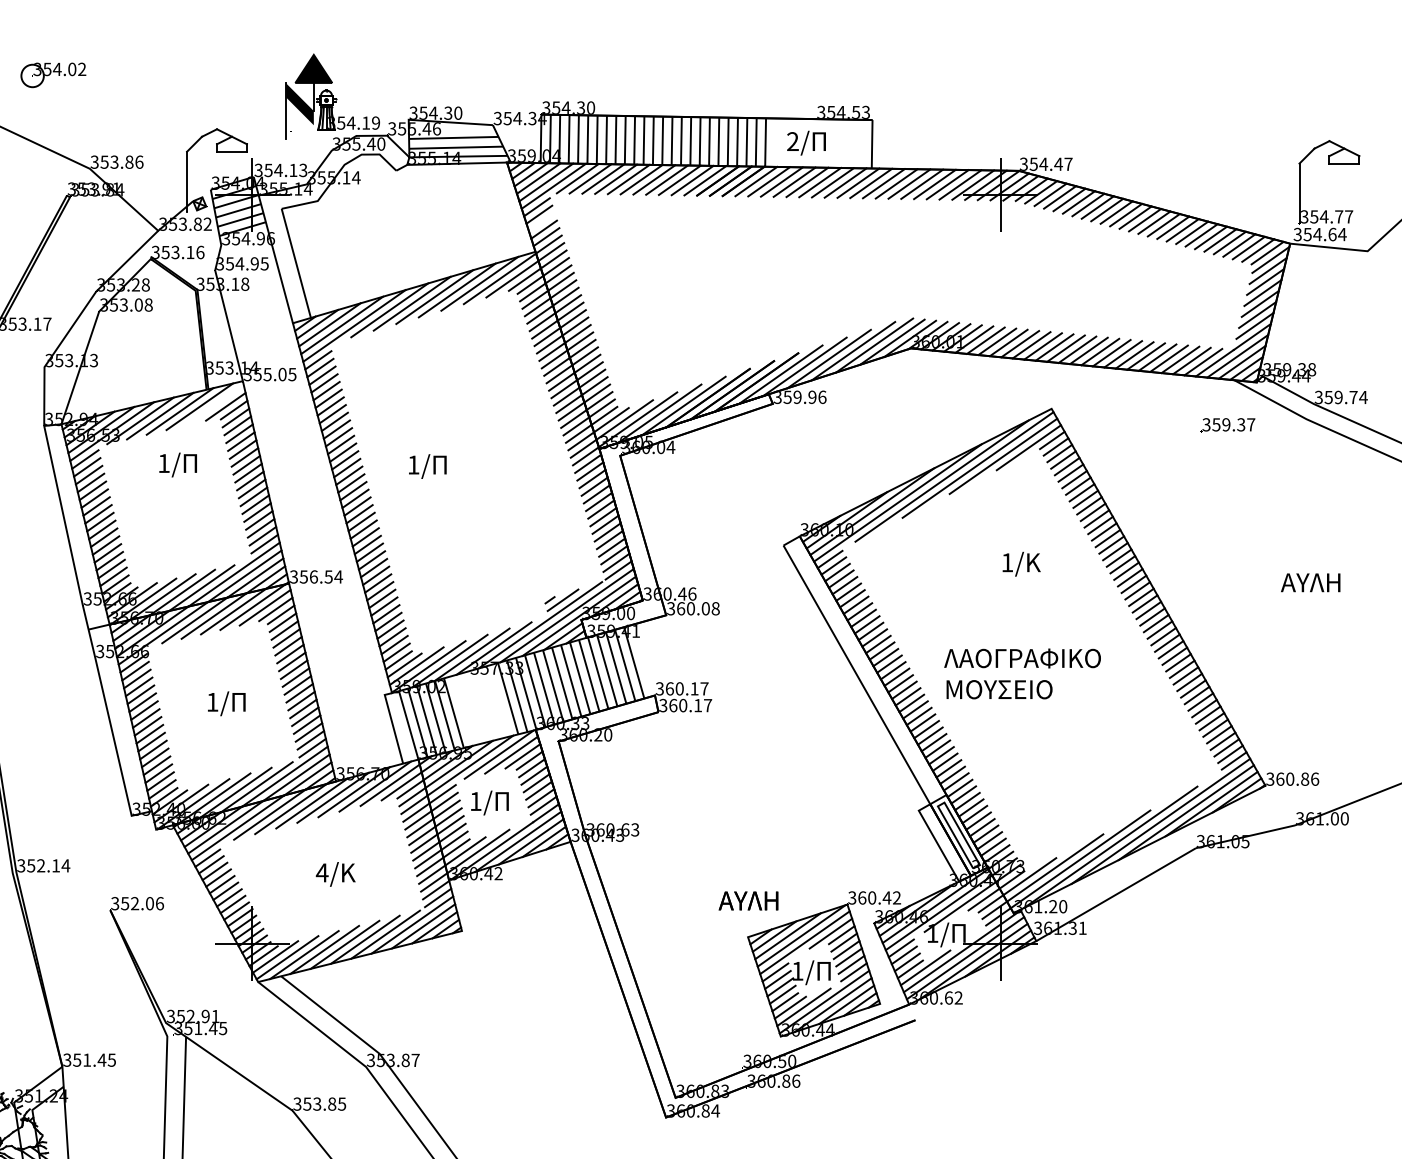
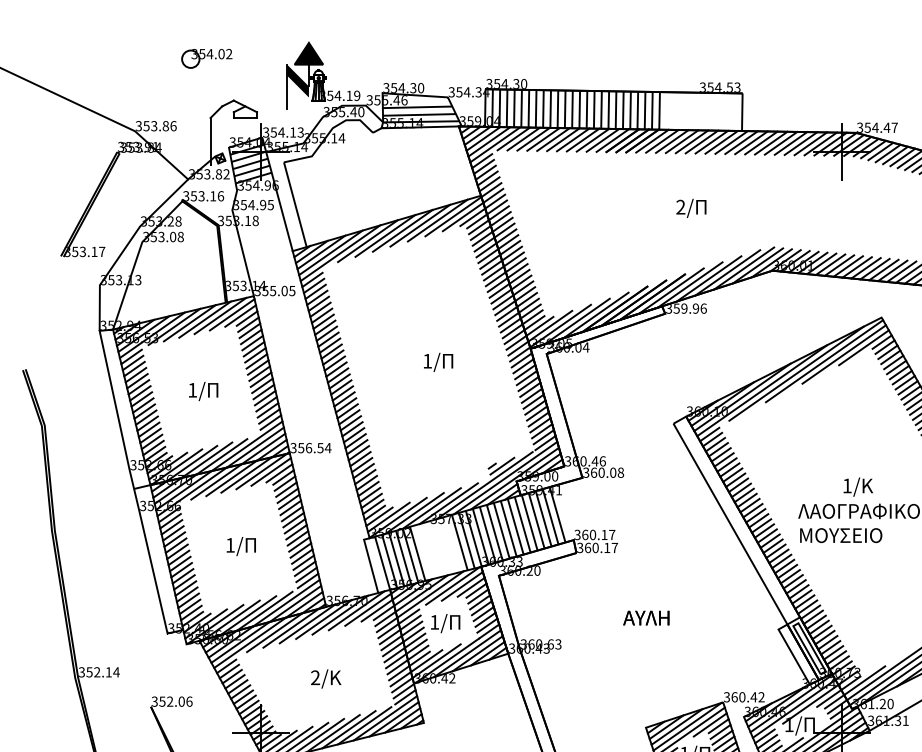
part: (53, 75) -> (207, 58), moved
text: (806, 142) -> (691, 207), moved
line: (541, 222) -> (485, 172), added
line: (214, 405) -> (231, 315), added
text: (177, 464) -> (203, 391), moved
text: (427, 466) -> (438, 362), moved
text: (1021, 563) -> (858, 486), moved
text: (321, 872) -> (314, 677), 4 -> 2
text: (748, 900) -> (646, 617), moved

